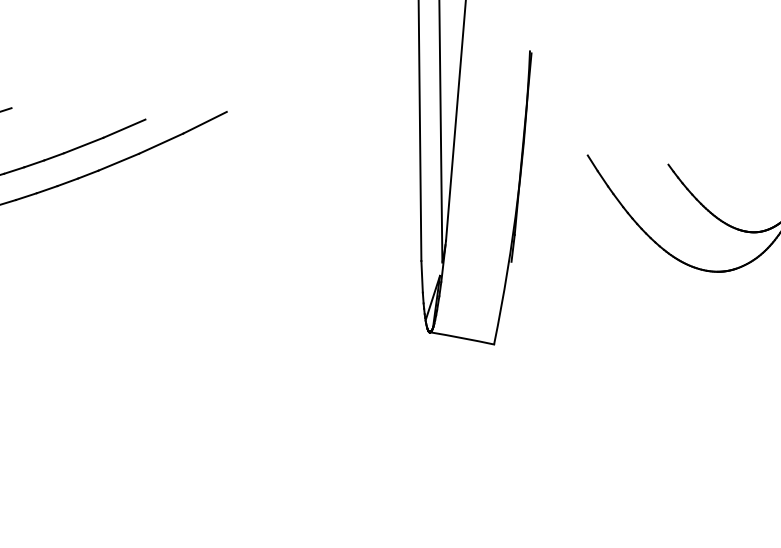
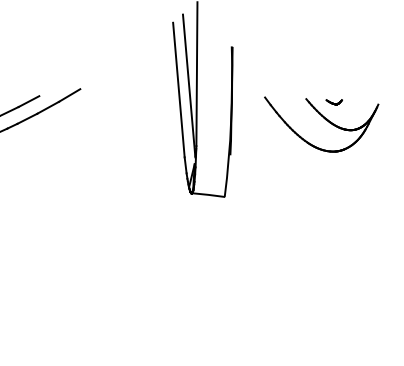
part: (721, 175) -> (333, 102), added

